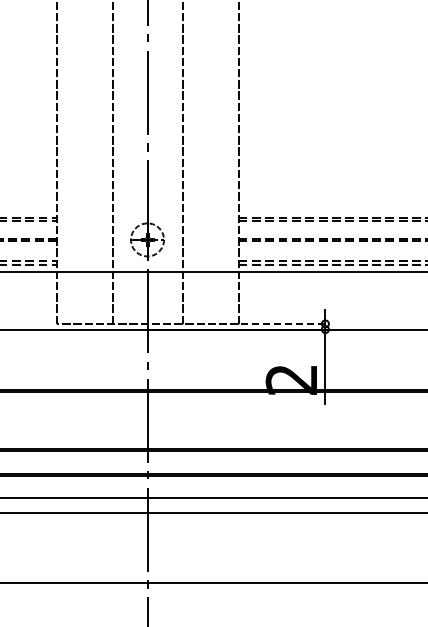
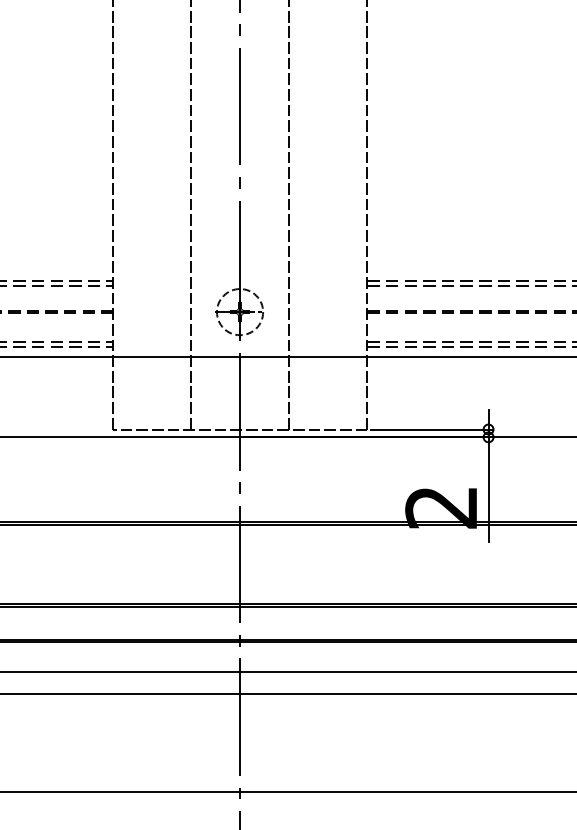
line: (285, 323) -> (432, 428), dashed -> solid

